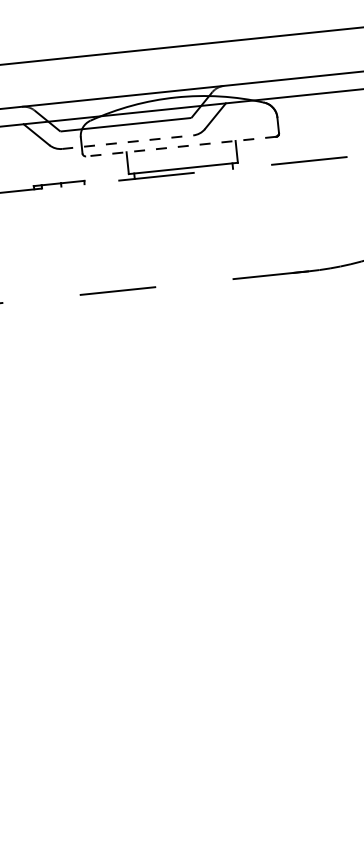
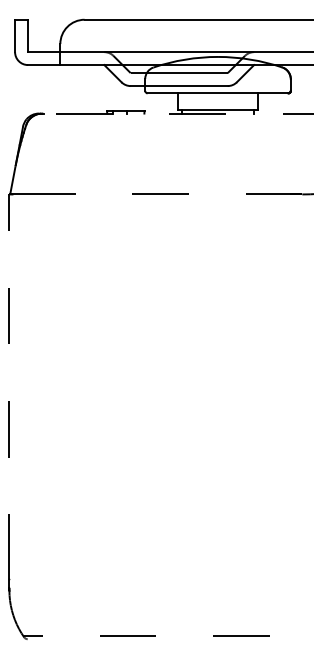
line: (128, 142) -> (179, 86), dashed -> solid
line: (180, 146) -> (217, 93), dashed -> solid

